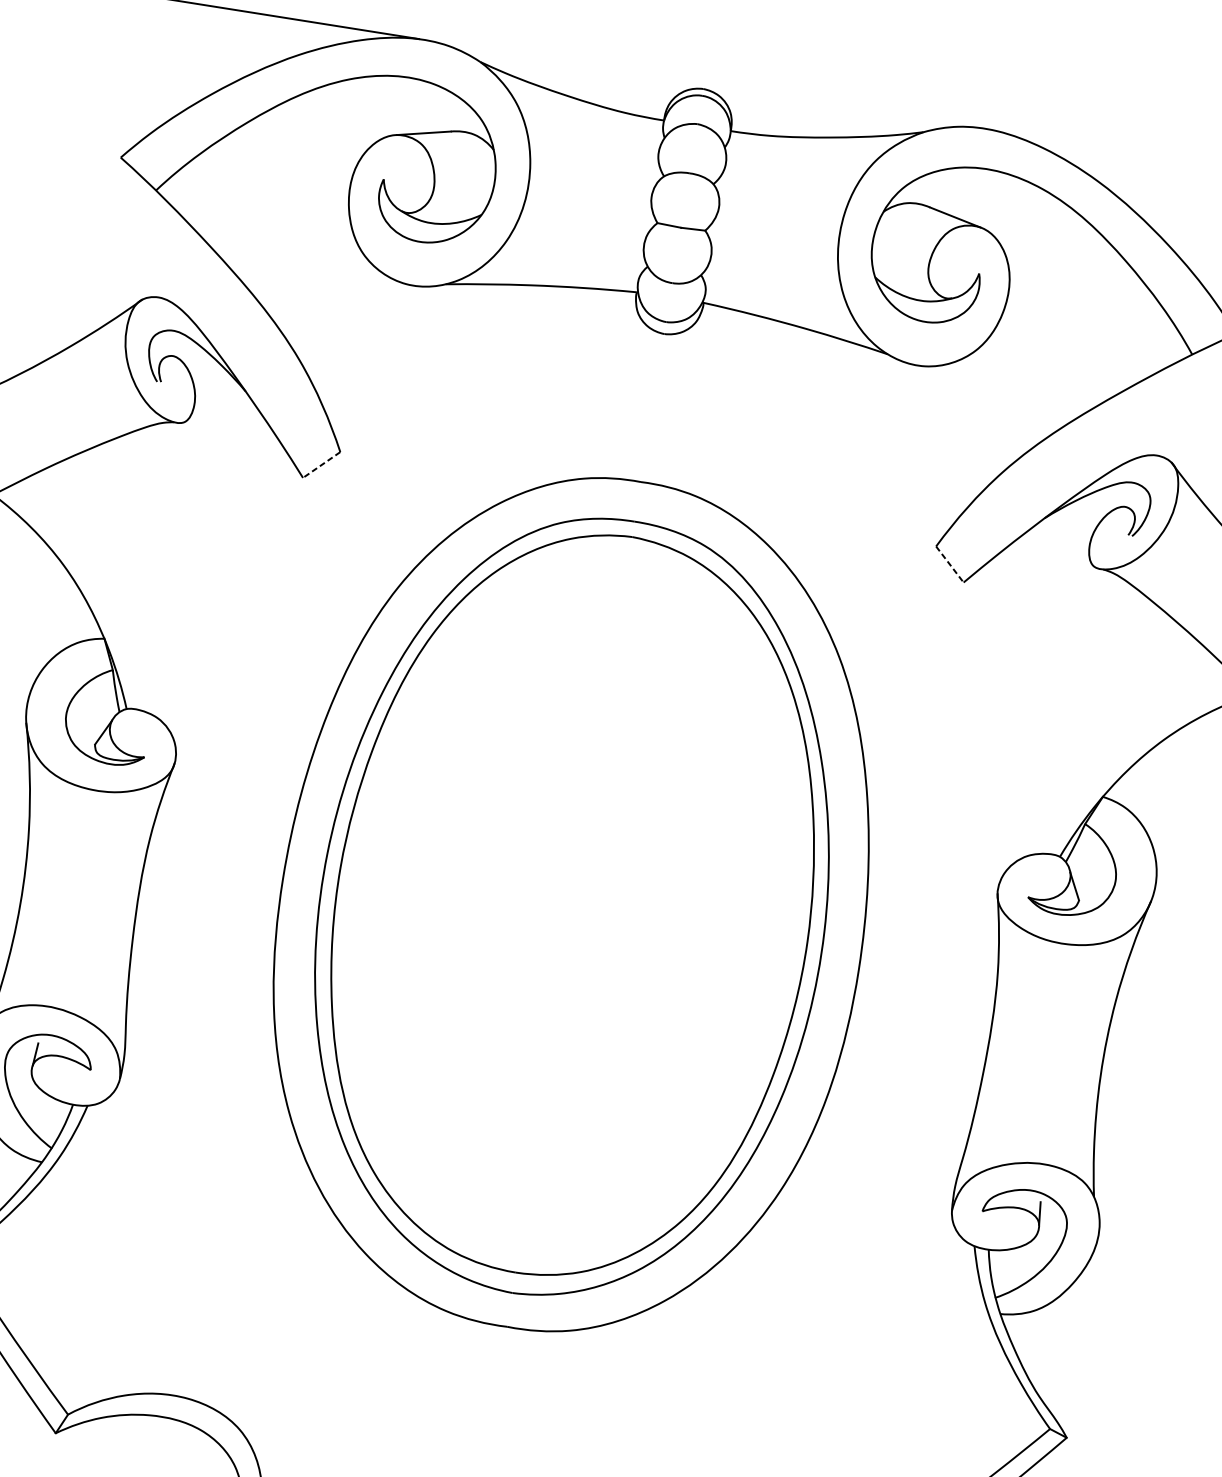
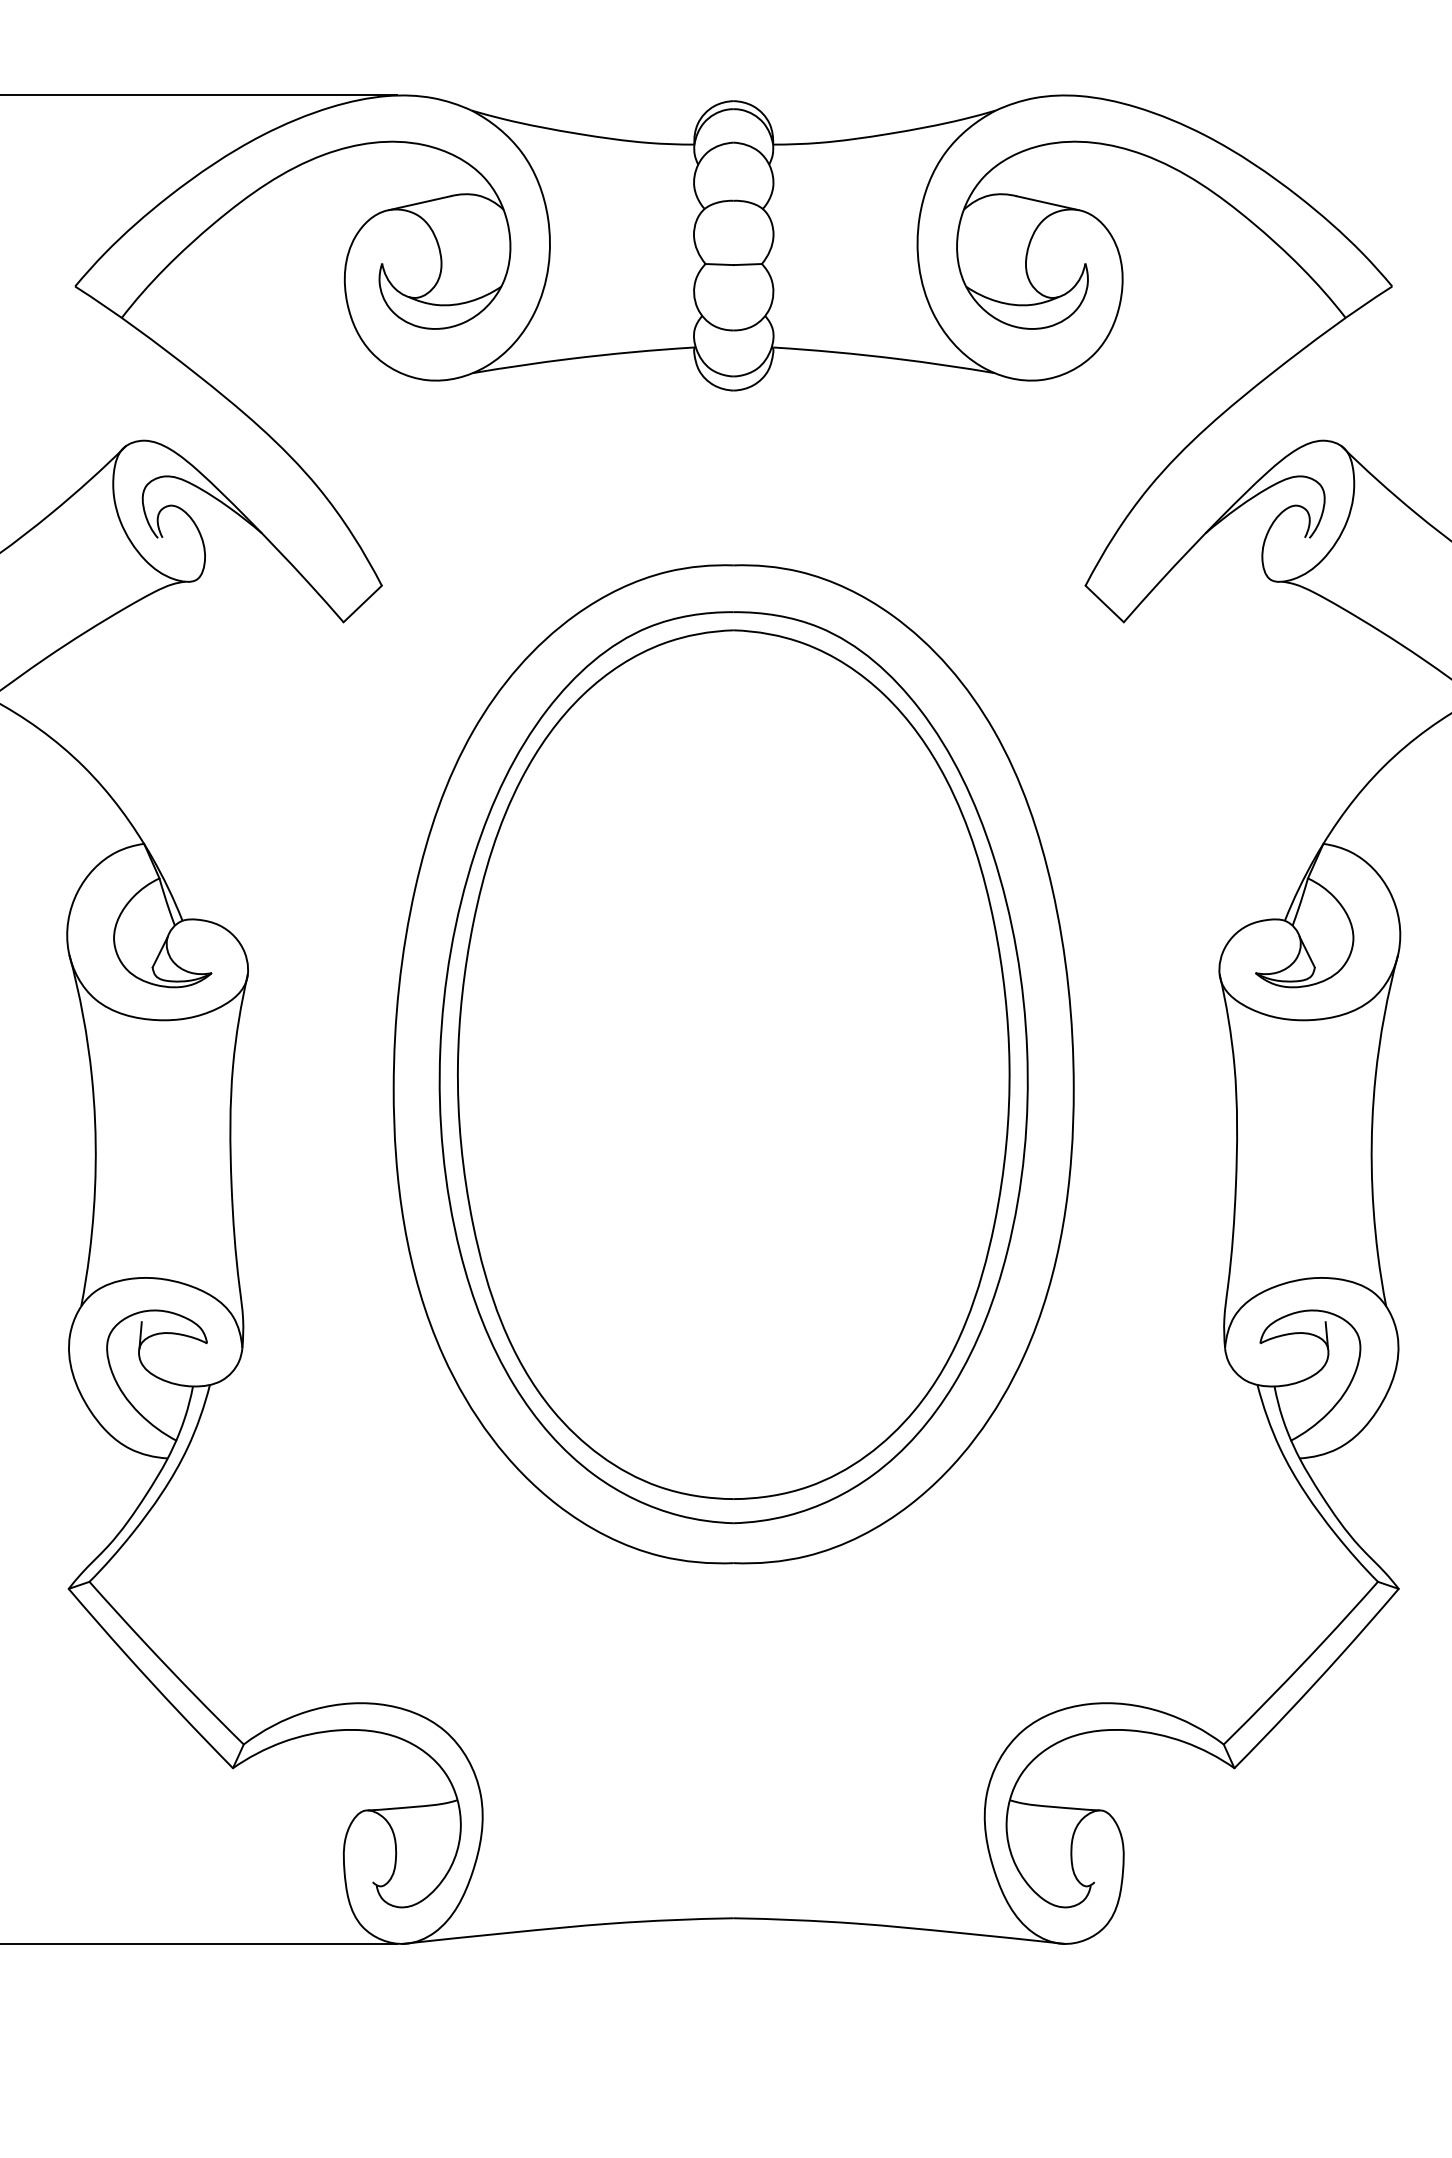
line: (321, 465) -> (362, 604), dashed -> solid
line: (950, 565) -> (1105, 604), dashed -> solid

